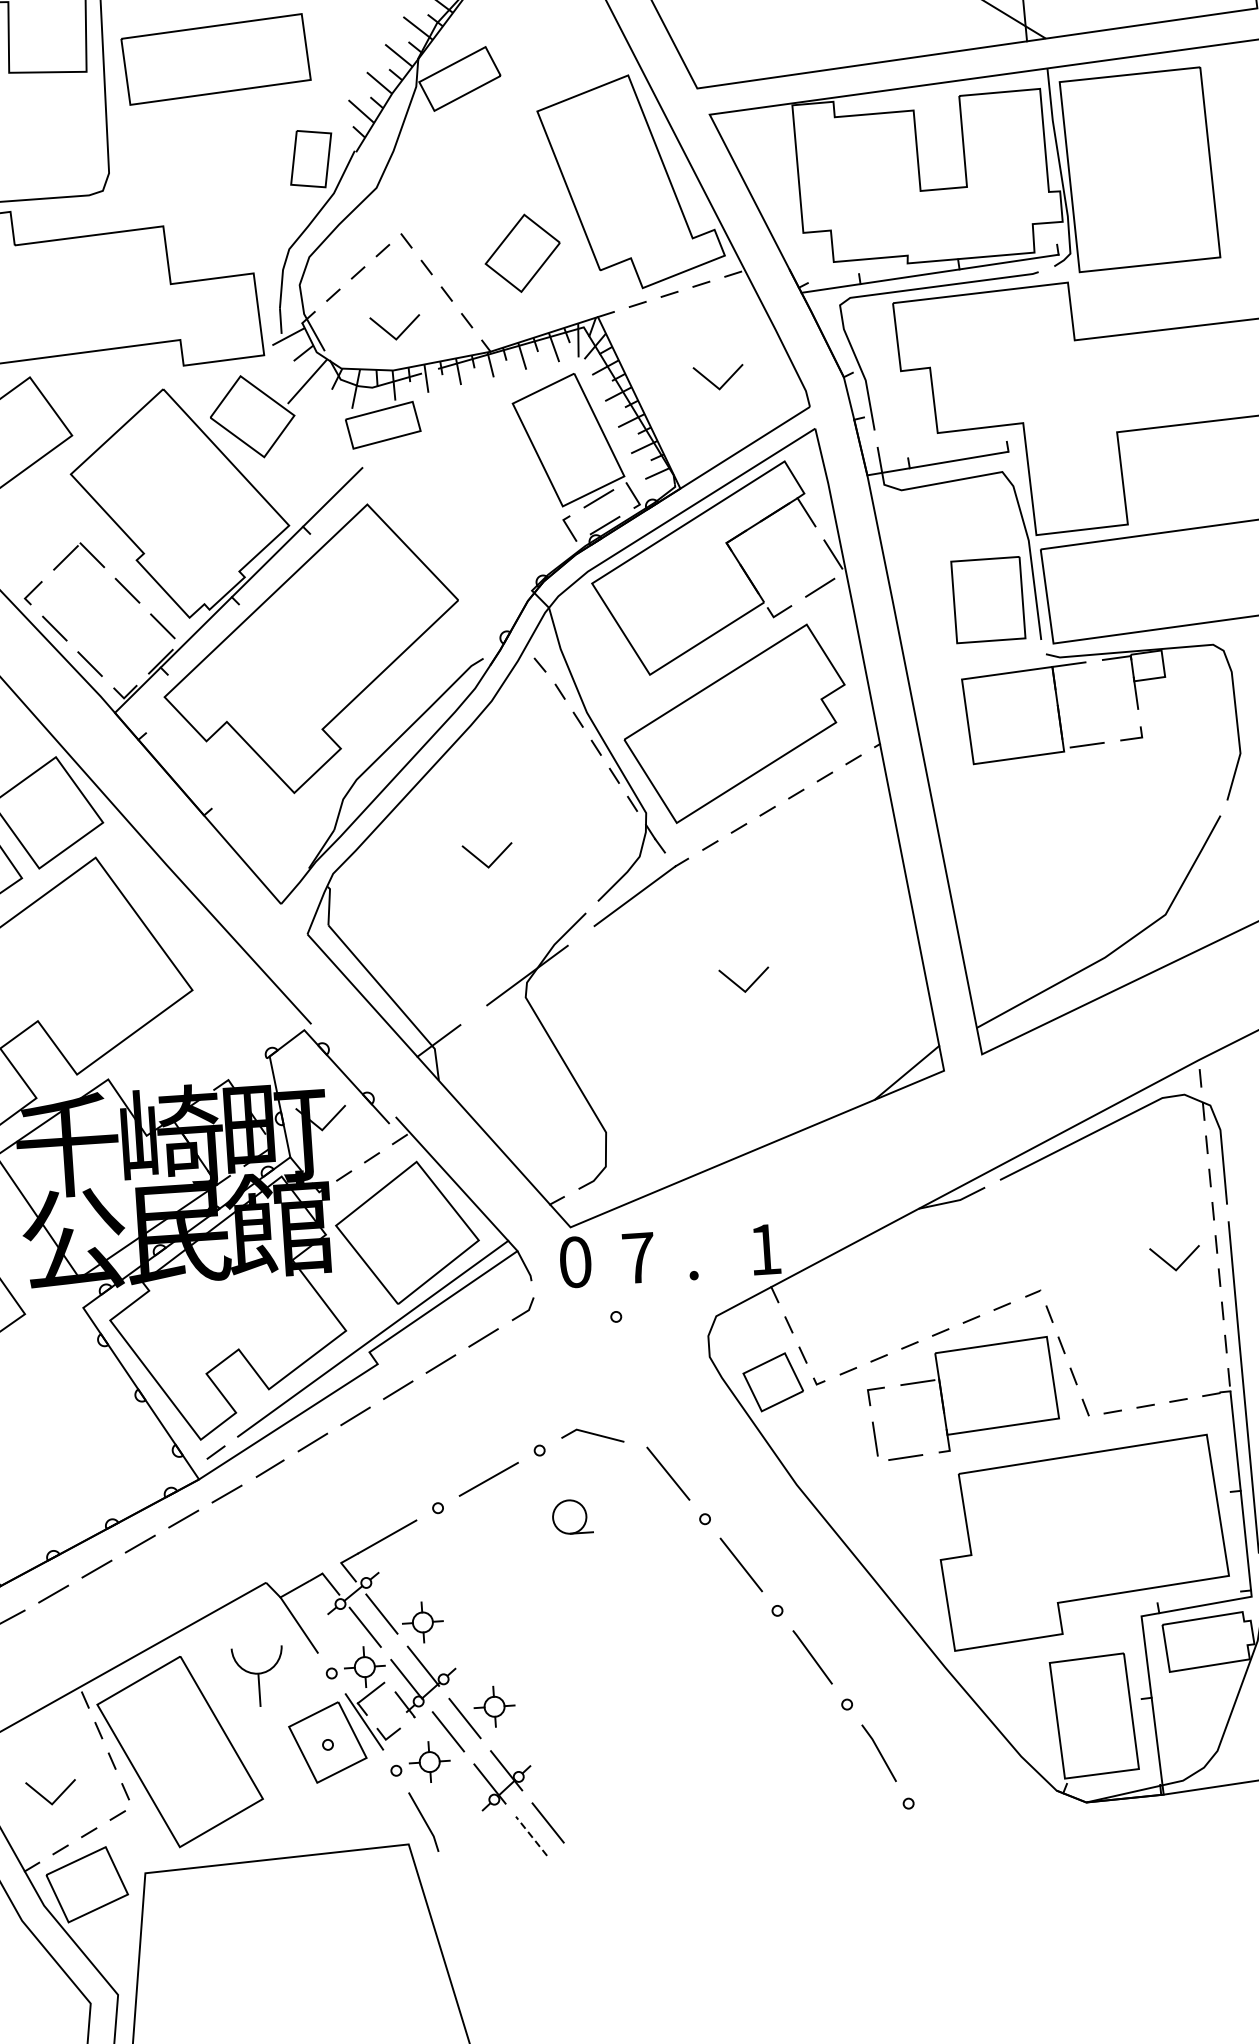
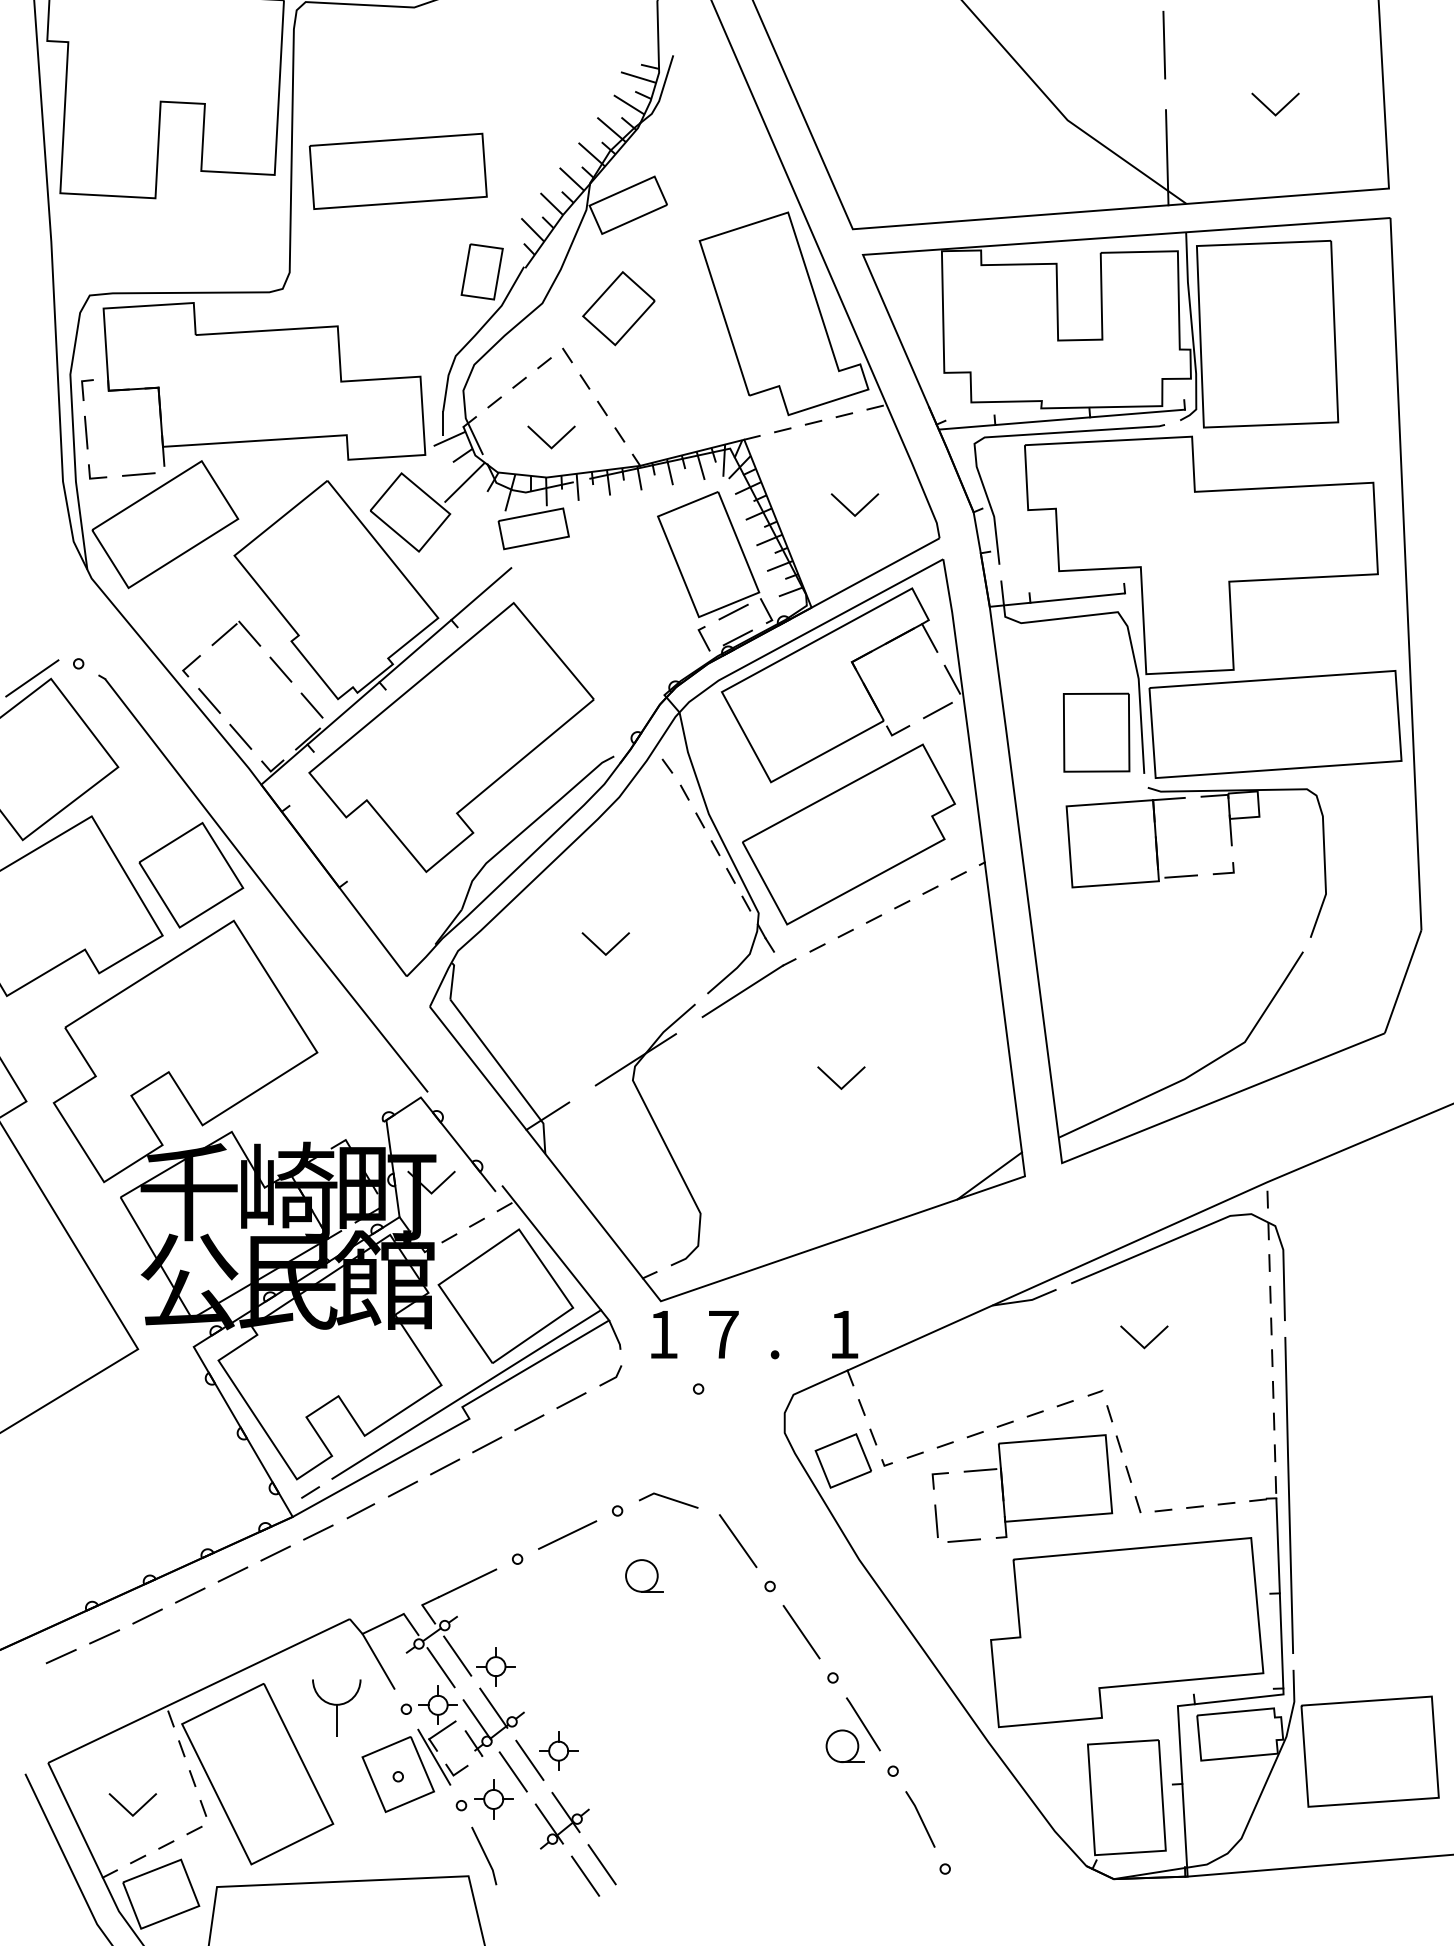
part: (522, 253) -> (618, 308), moved
text: (575, 1262) -> (663, 1334), 0 -> 1
line: (1178, 1265) -> (1147, 1343), moved
part: (794, 1682) -> (844, 1746), added
line: (531, 1836) -> (585, 1876), dashed -> solid

